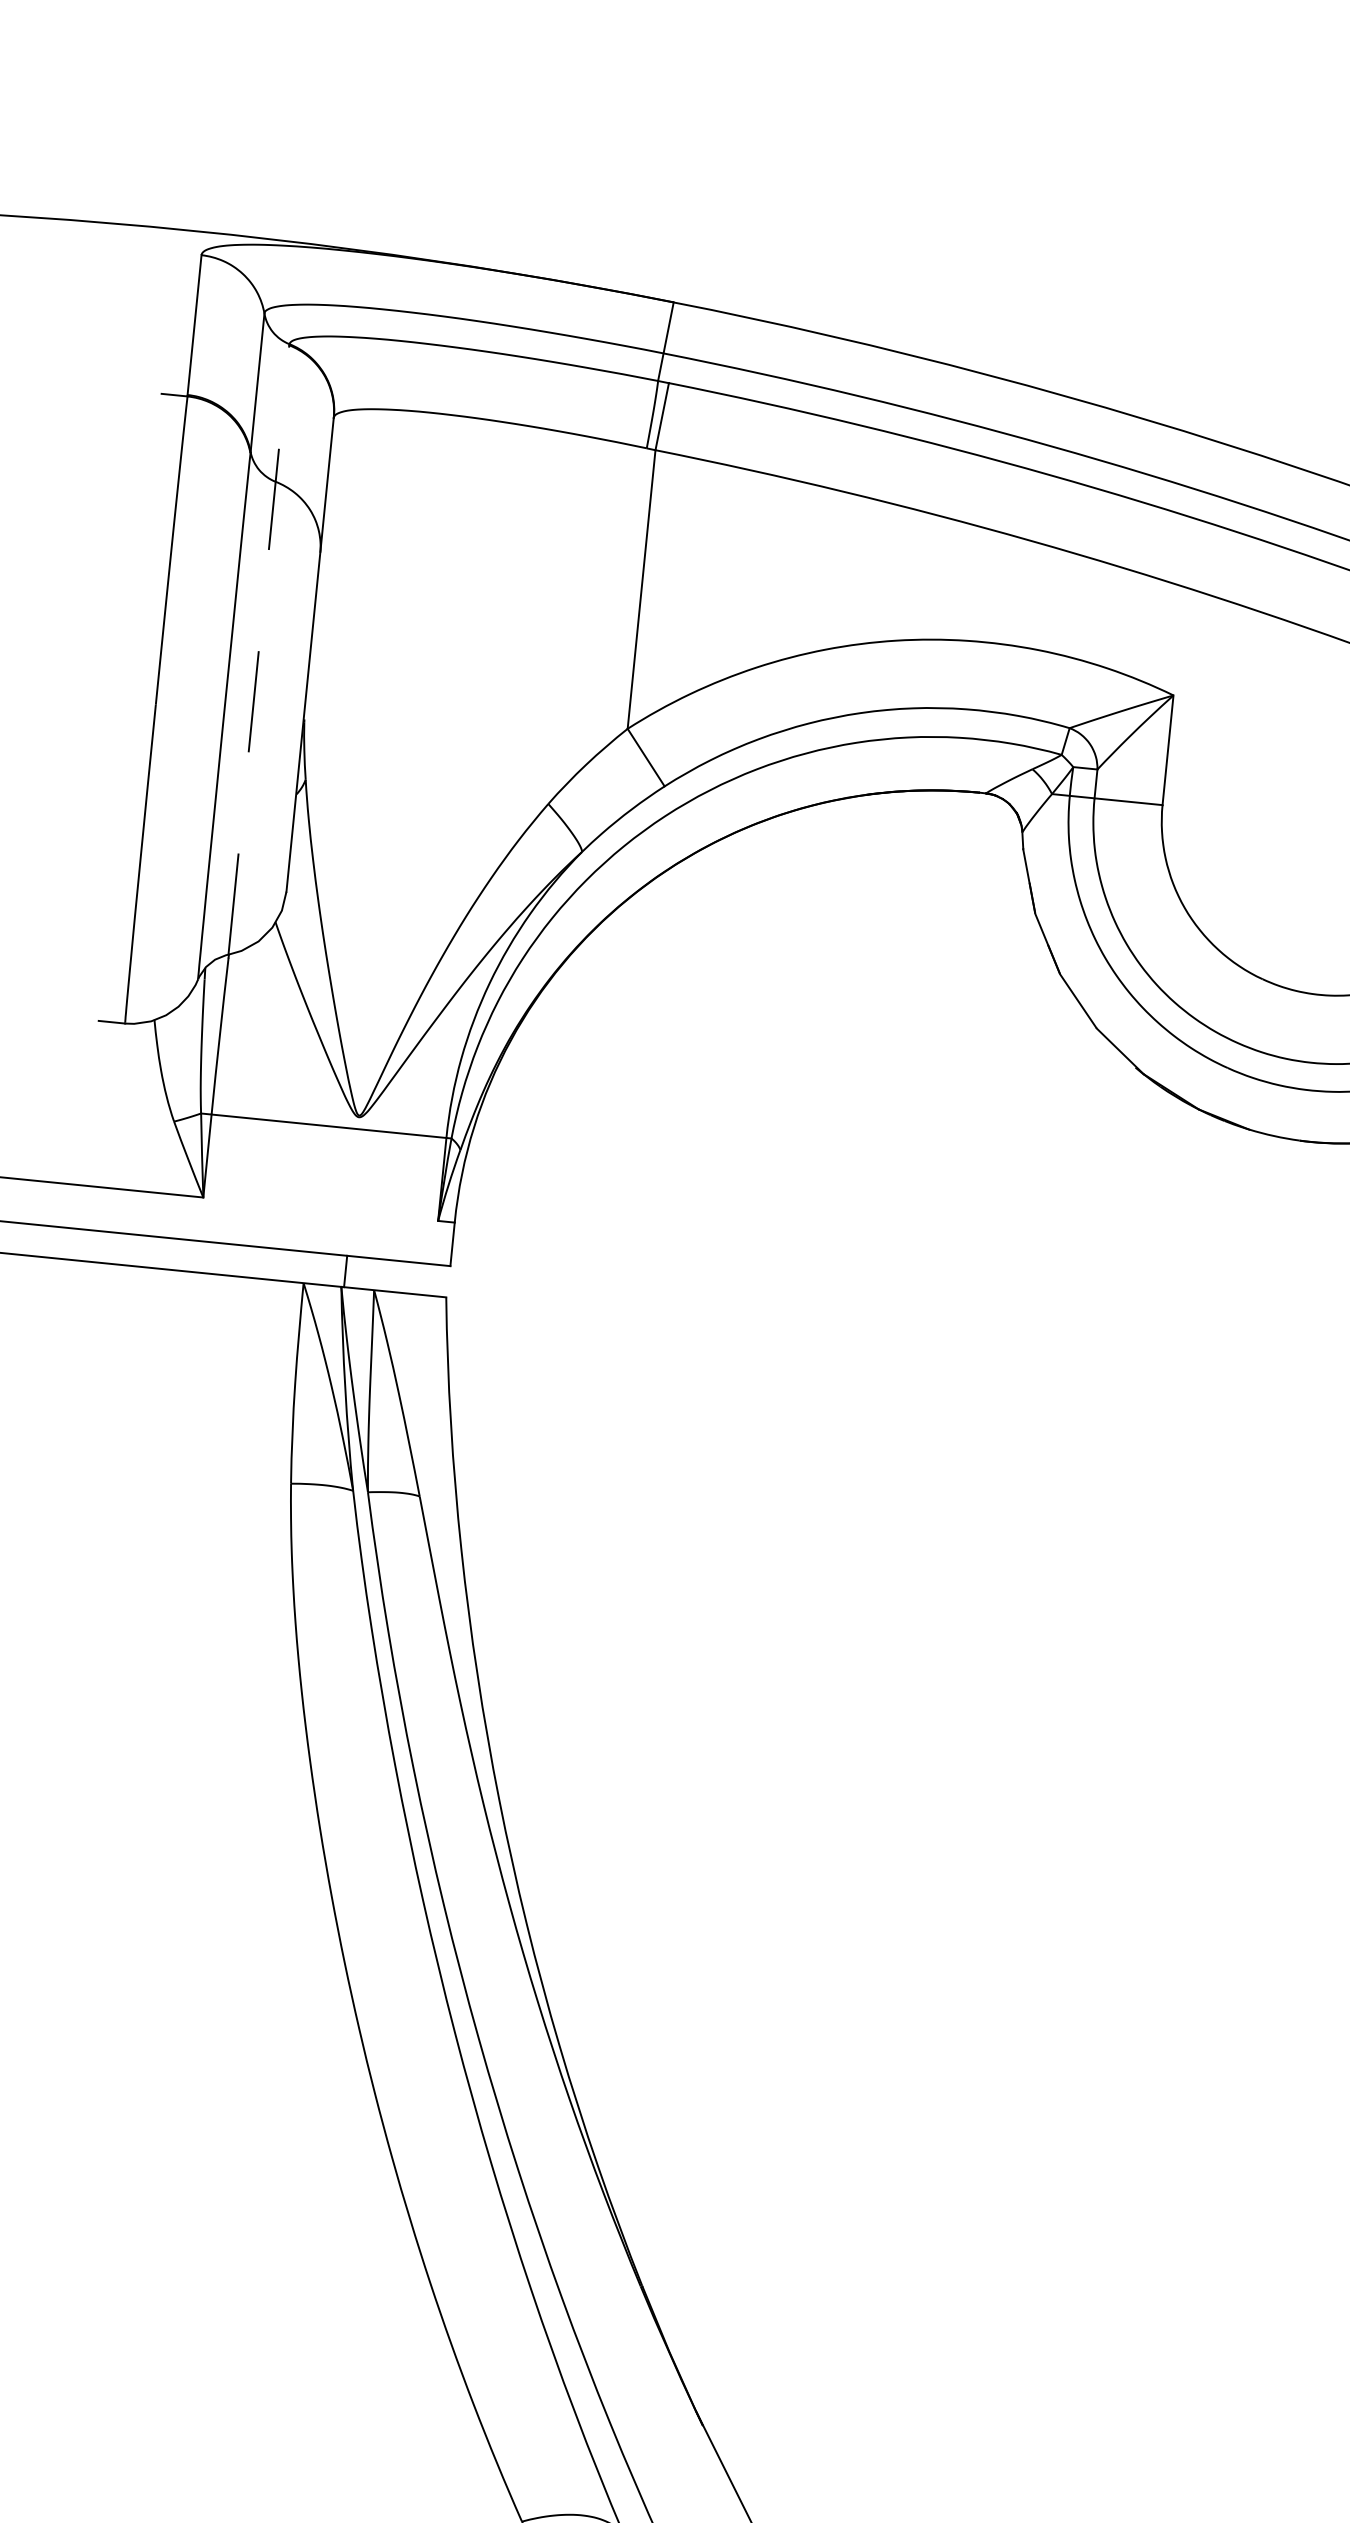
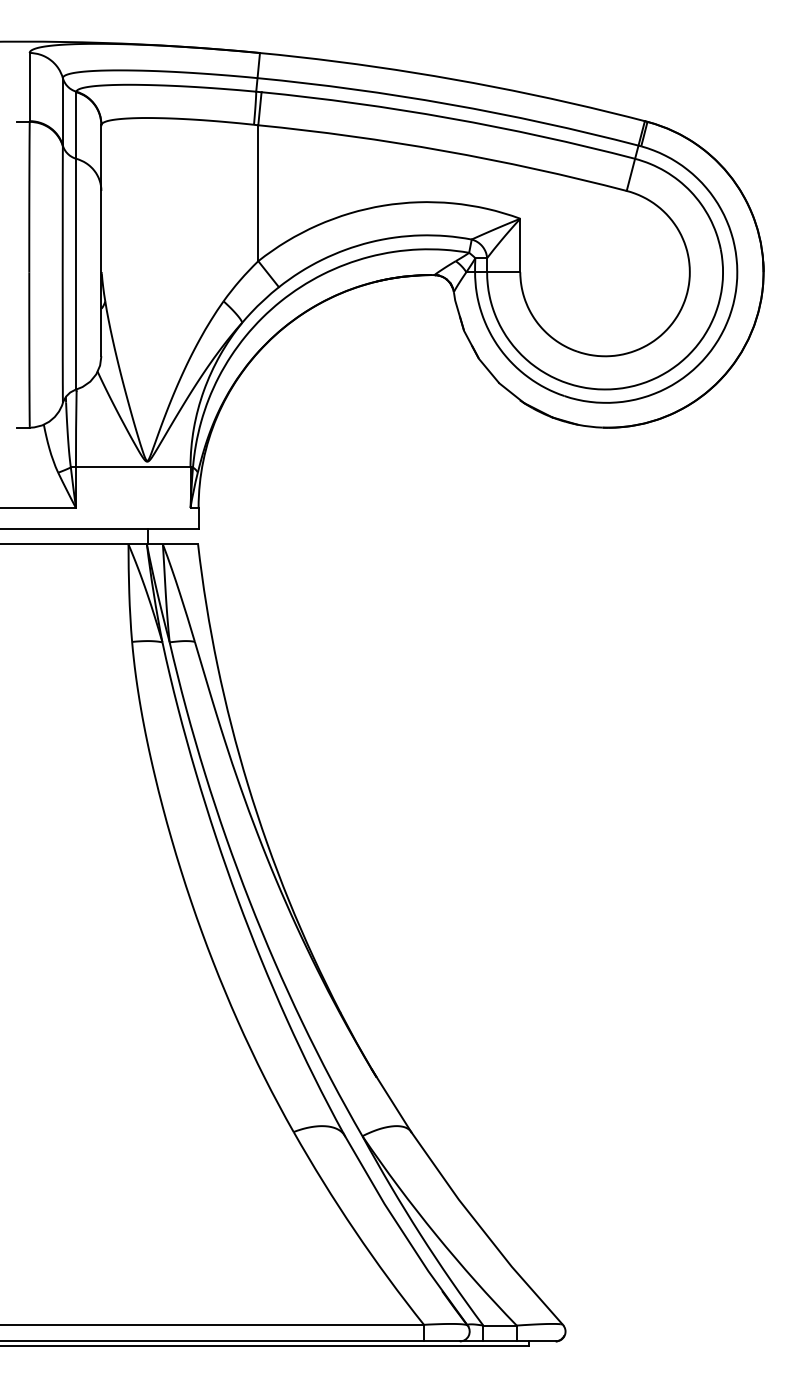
line: (259, 649) -> (76, 240), dashed -> solid

